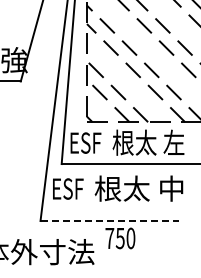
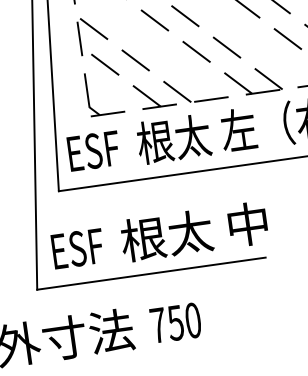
text: (68, 188) -> (78, 247), moved
text: (138, 188) -> (193, 231), moved
line: (110, 221) -> (152, 274), dashed -> solid
text: (120, 238) -> (176, 323), moved

